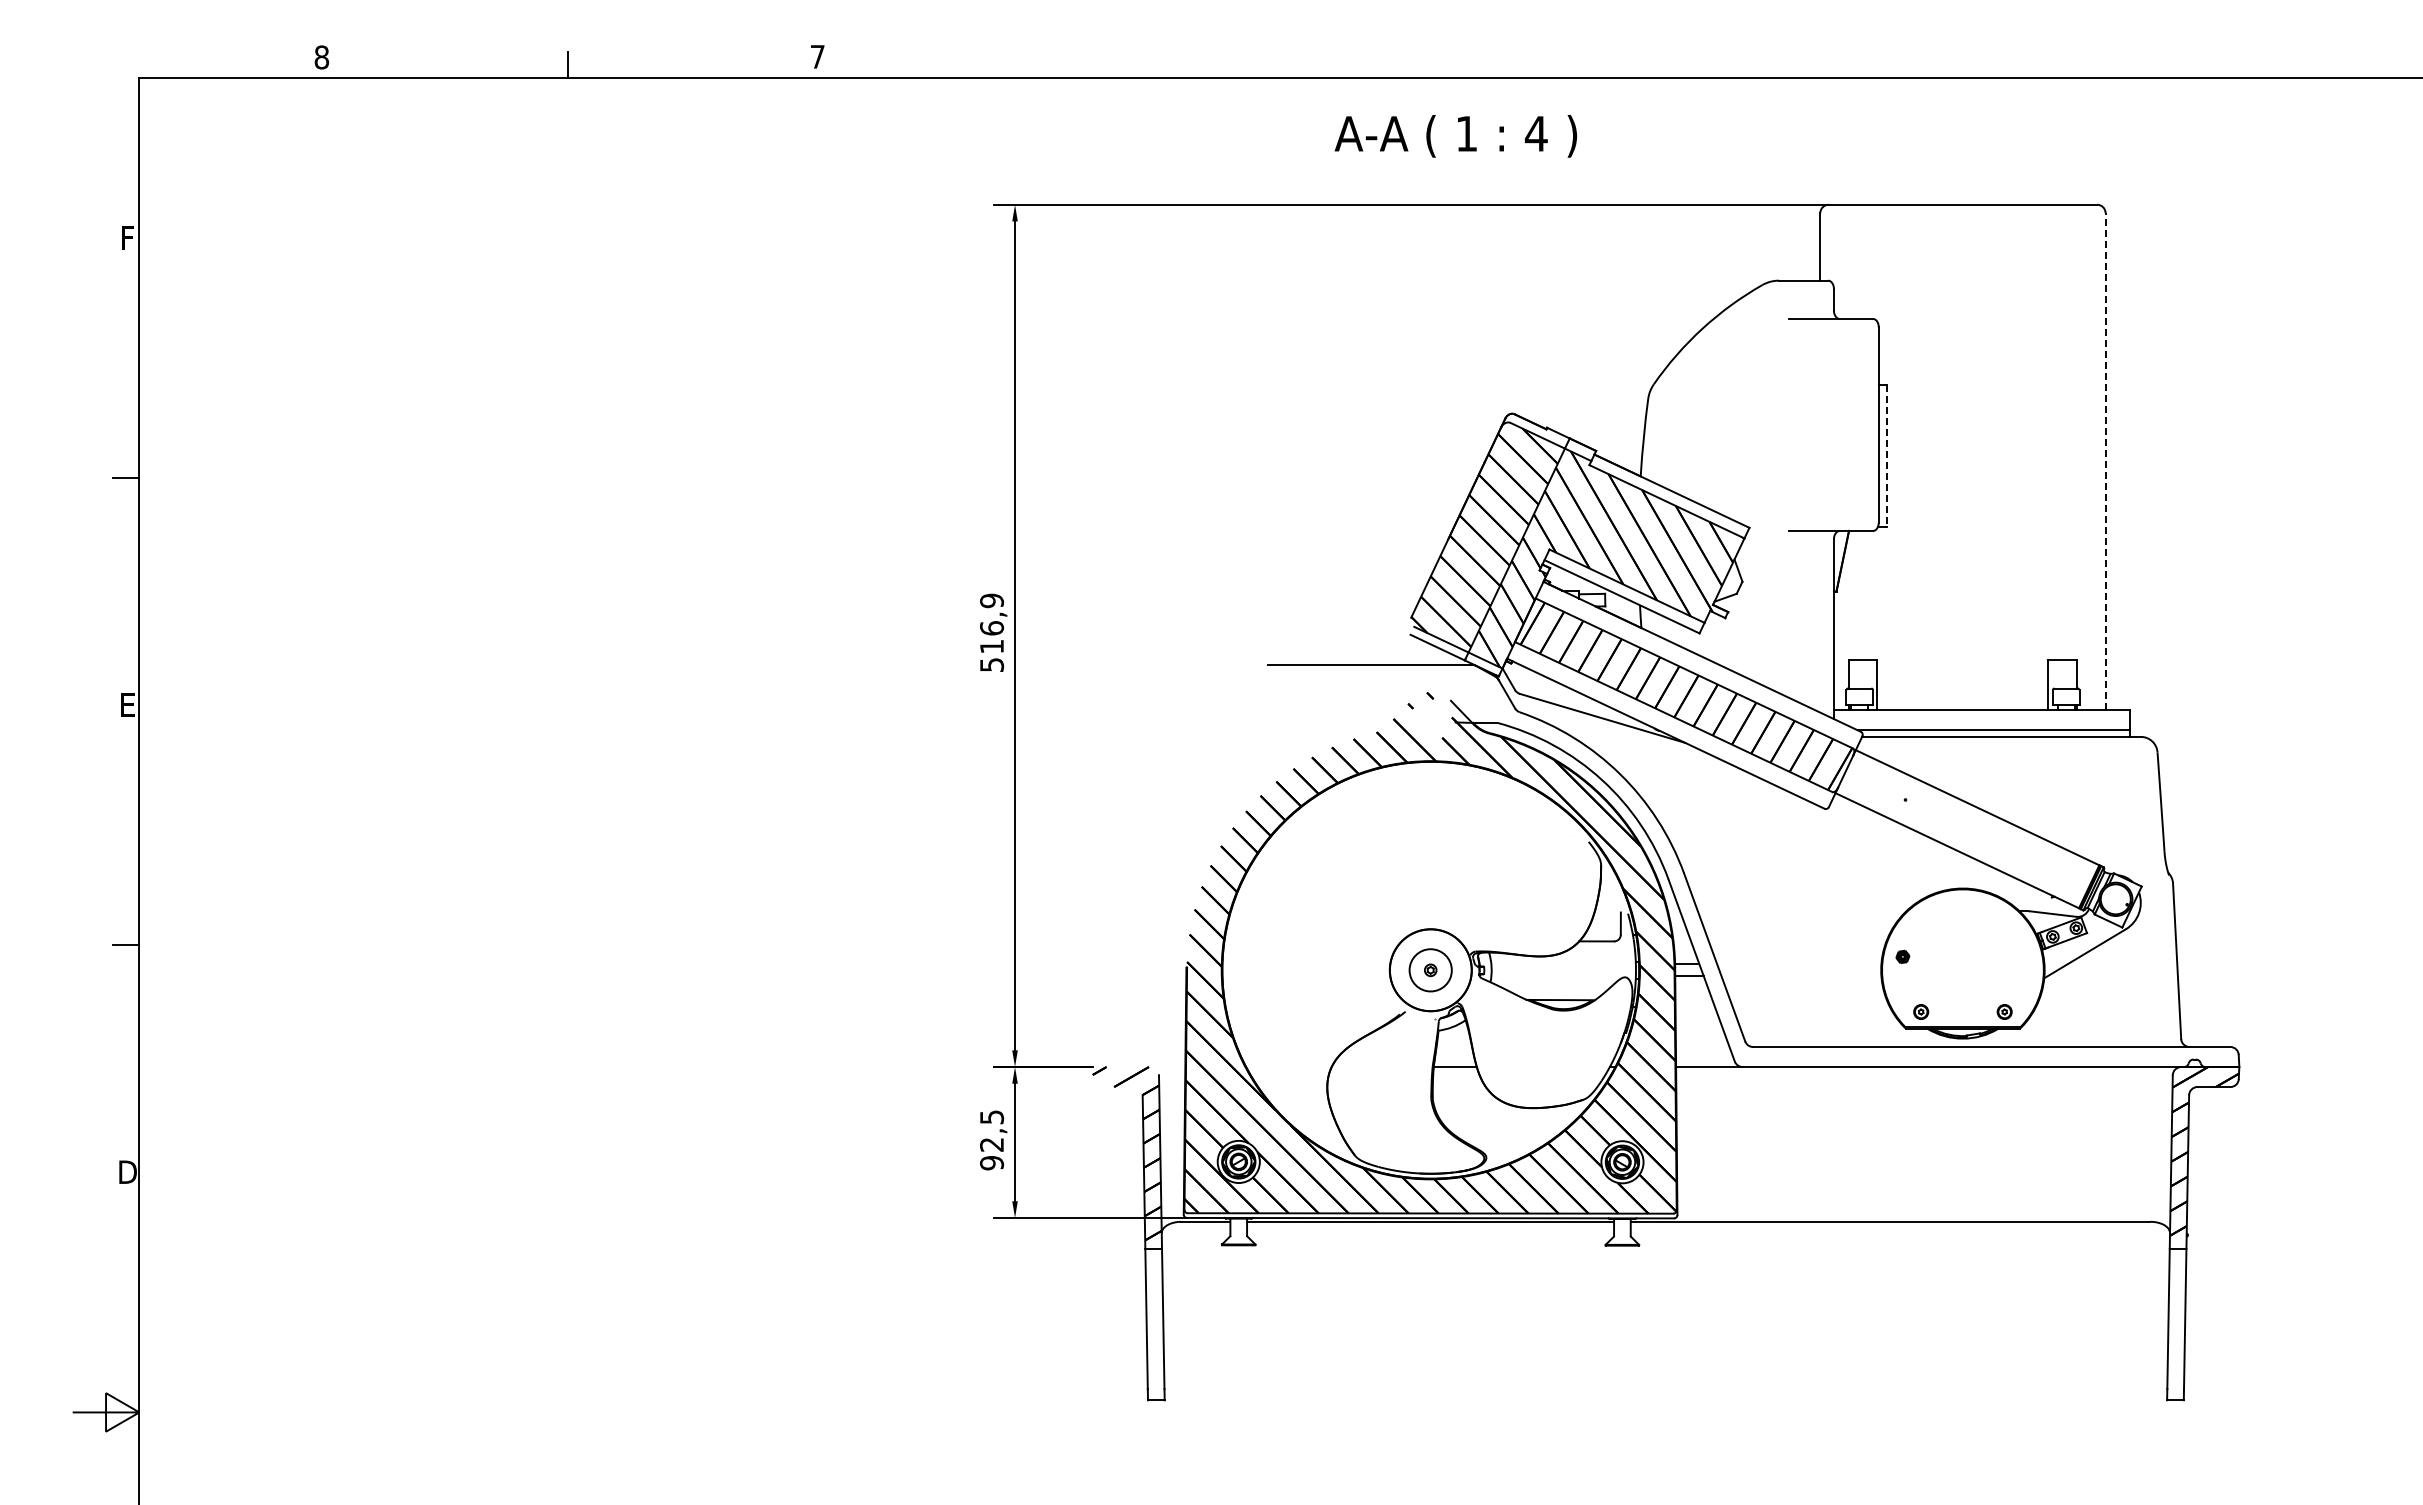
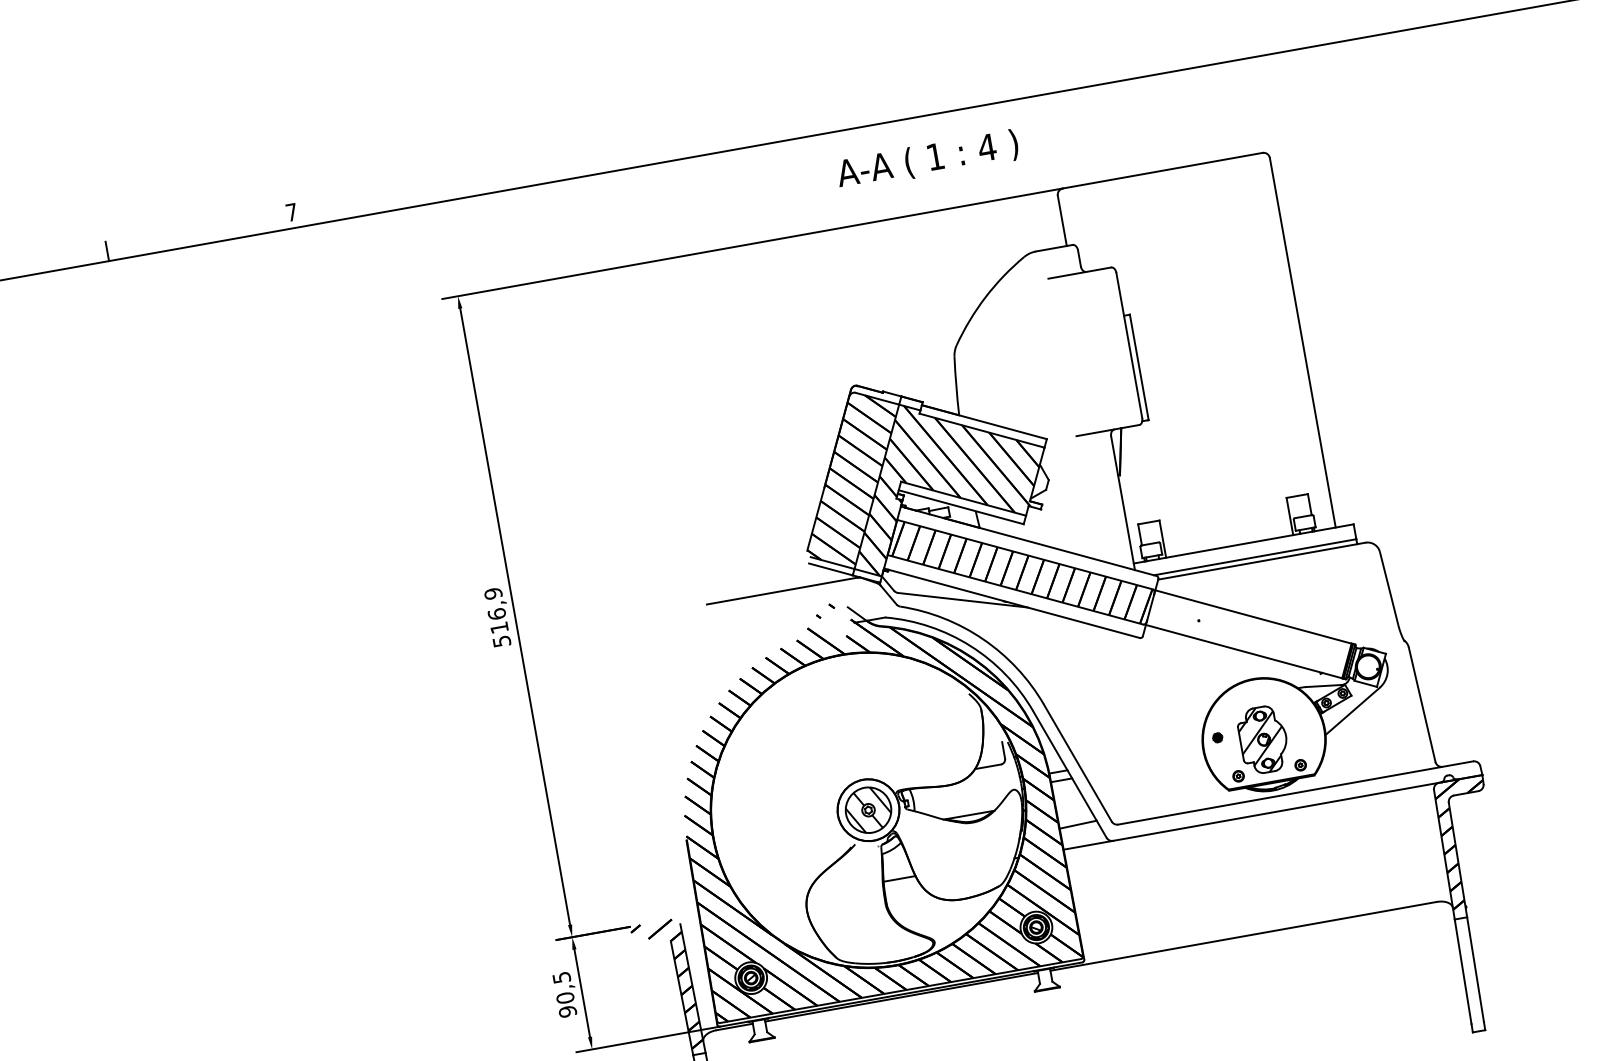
text: (1455, 136) -> (927, 160), moved
line: (1886, 455) -> (1139, 367), dashed -> solid
line: (2105, 461) -> (1302, 342), dashed -> solid
part: (1430, 970) -> (868, 810), size x1.43
part: (1961, 970) -> (1263, 740), added
line: (1700, 1037) -> (1077, 824), added
text: (992, 1144) -> (565, 997), 92,5 -> 90,5

